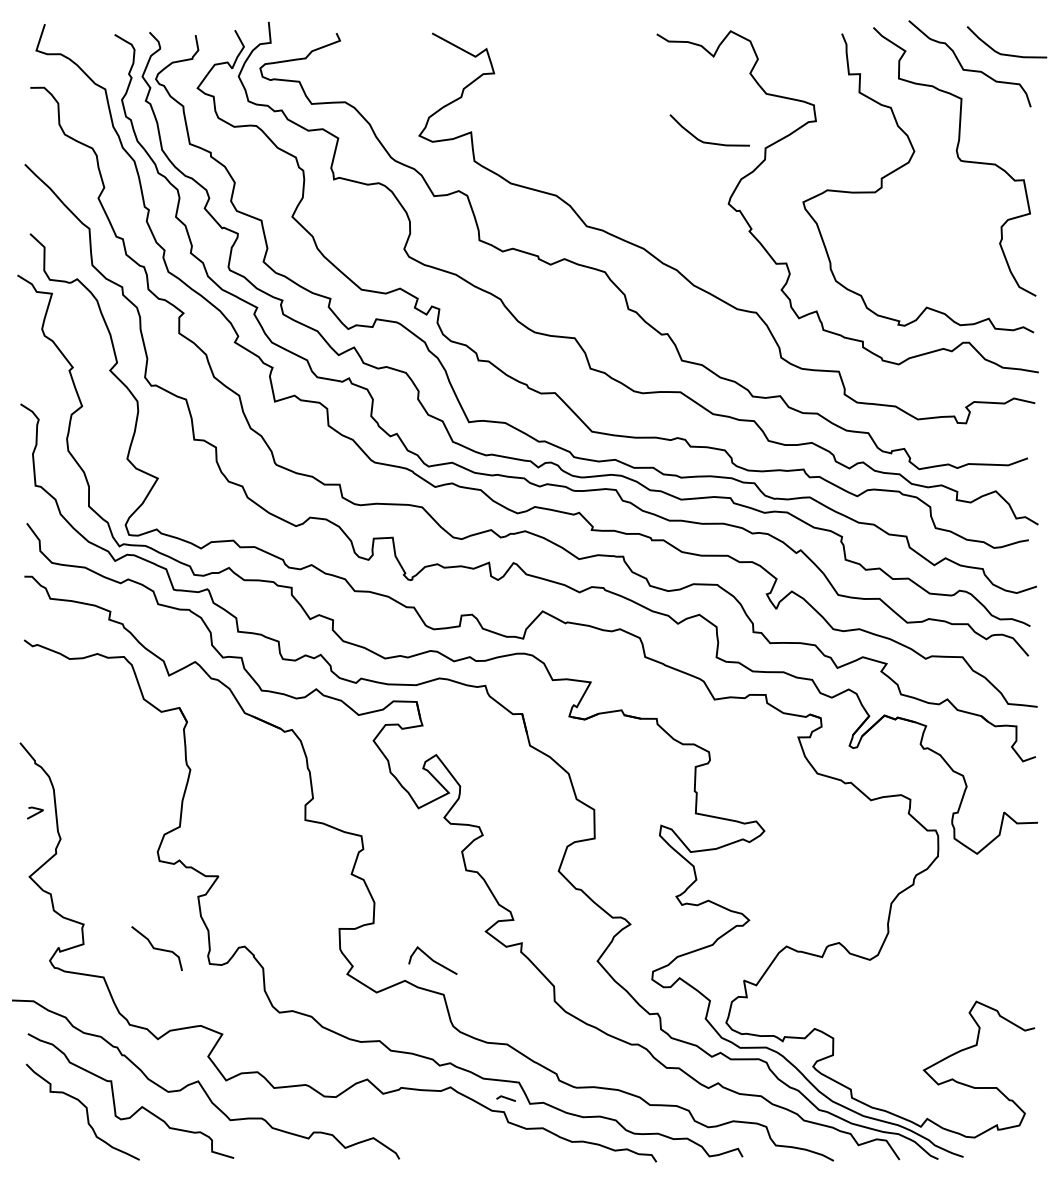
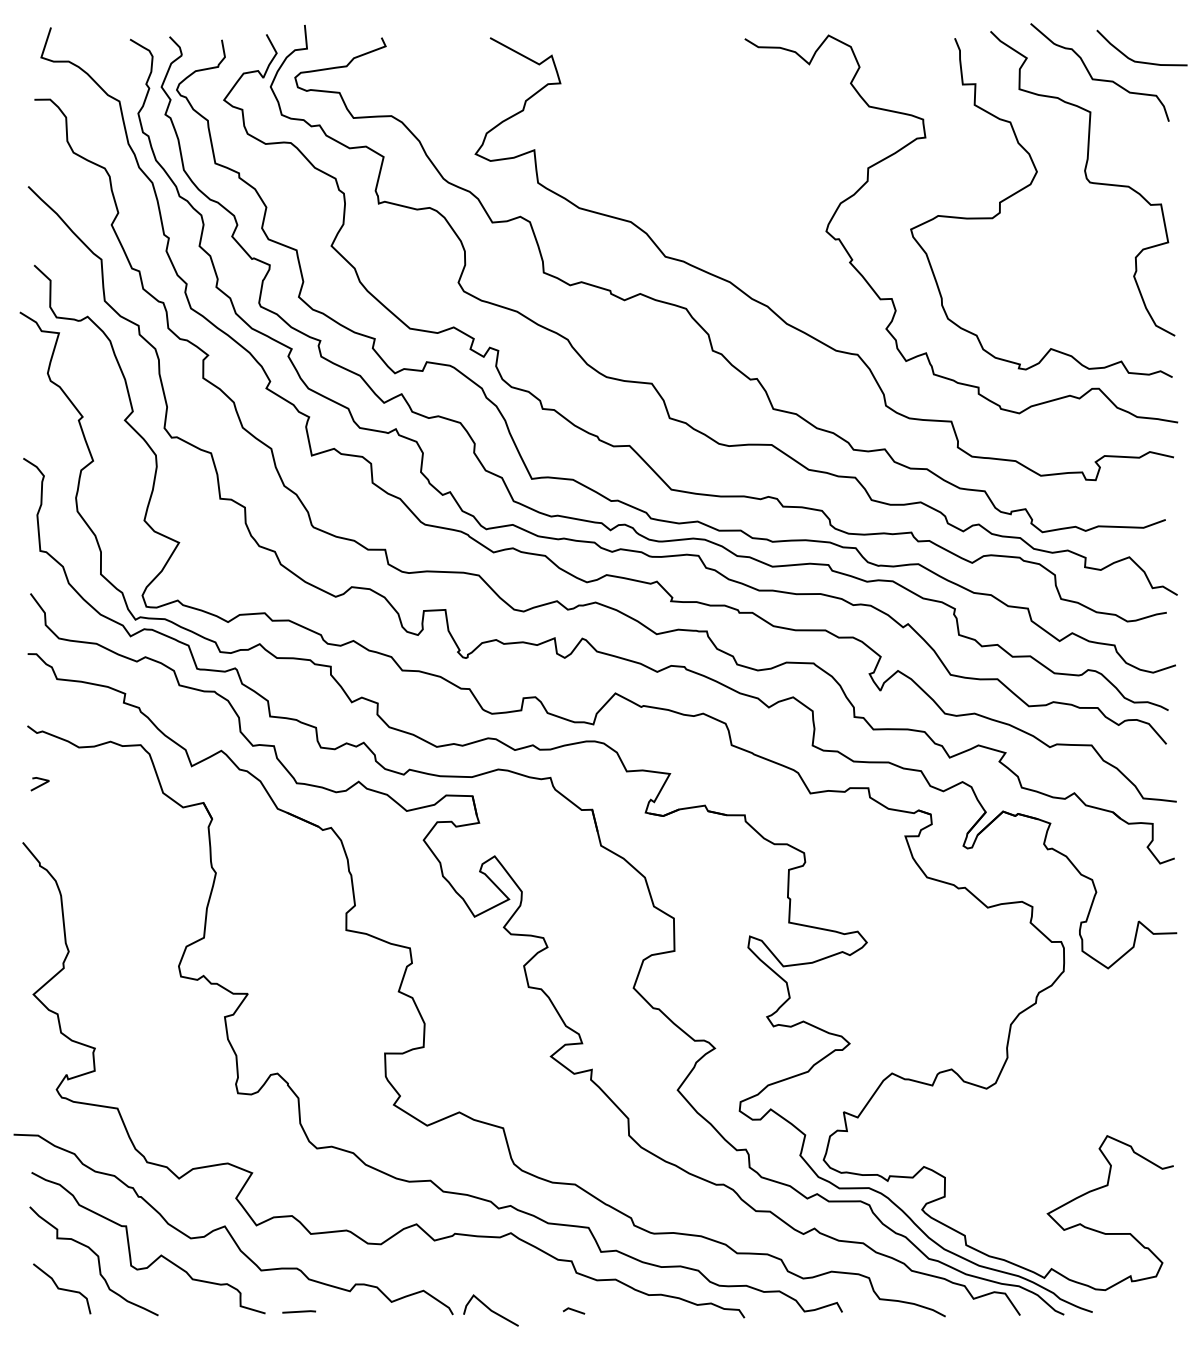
curve: (704, 141) -> (799, 160), removed
line: (35, 813) -> (40, 784), moved
curve: (157, 948) -> (62, 1288), moved
line: (432, 960) -> (490, 1310), moved
line: (505, 1098) -> (573, 1310), moved
line: (264, 1156) -> (299, 1311), added

